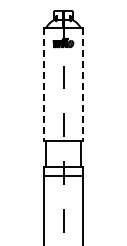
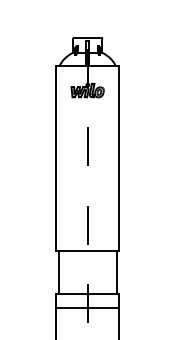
line: (44, 84) -> (56, 158), dashed -> solid
line: (82, 84) -> (118, 158), dashed -> solid

